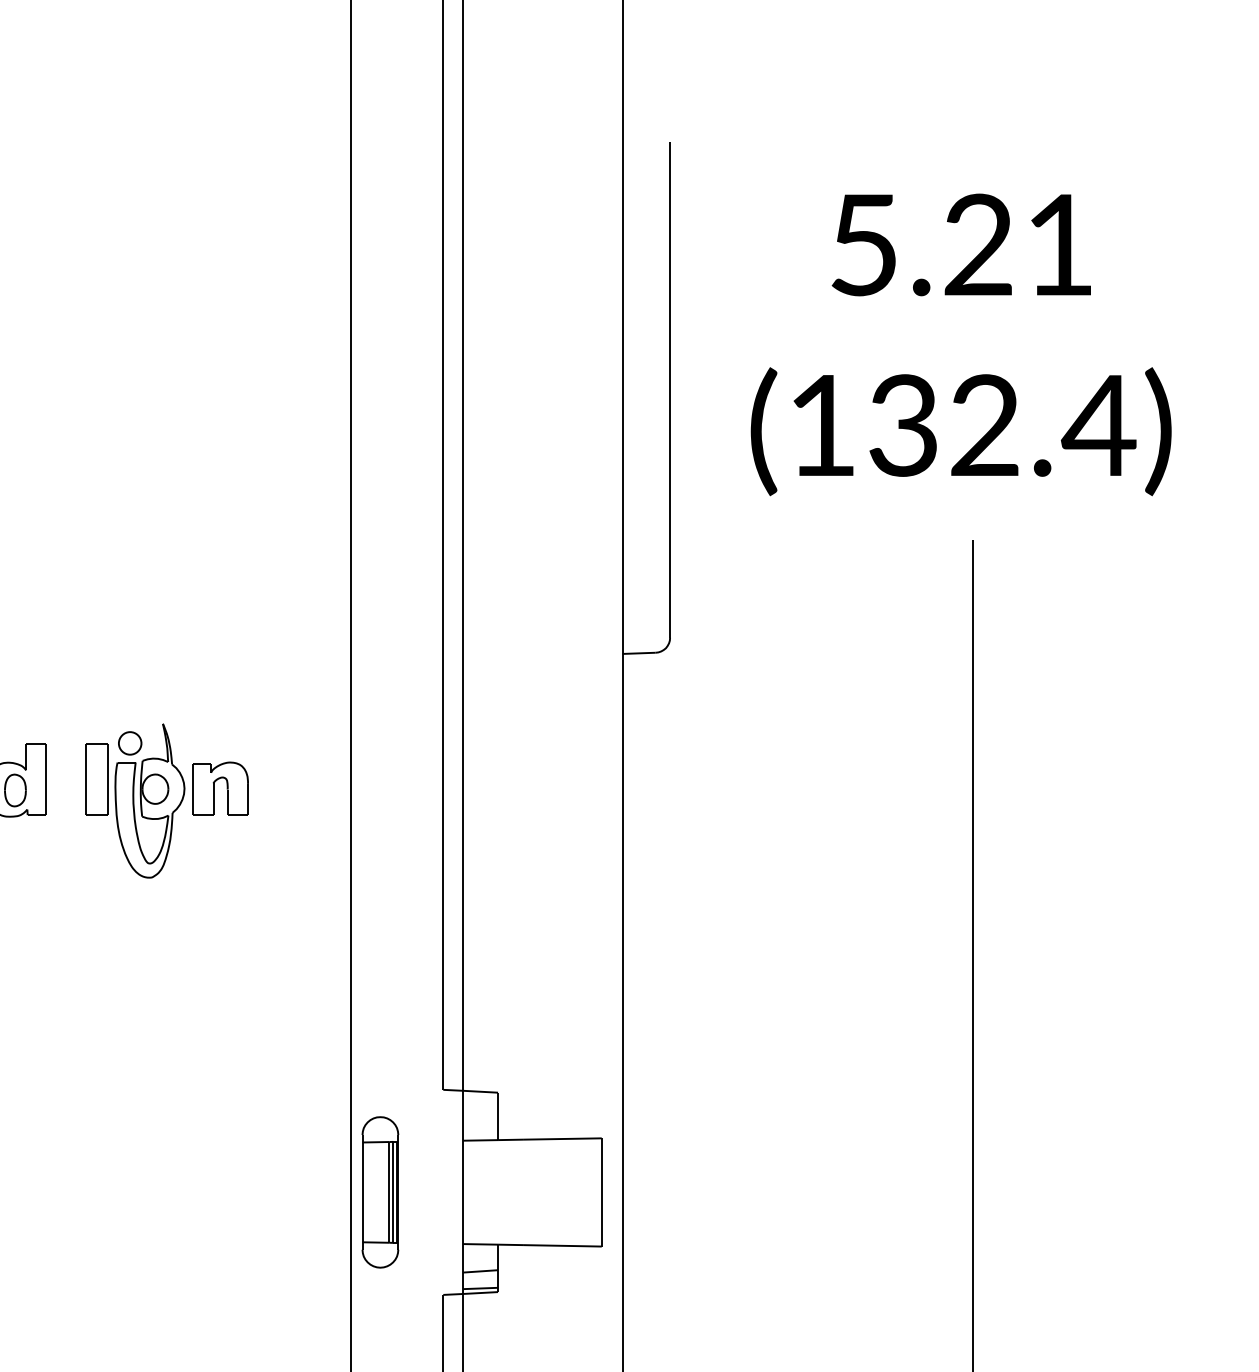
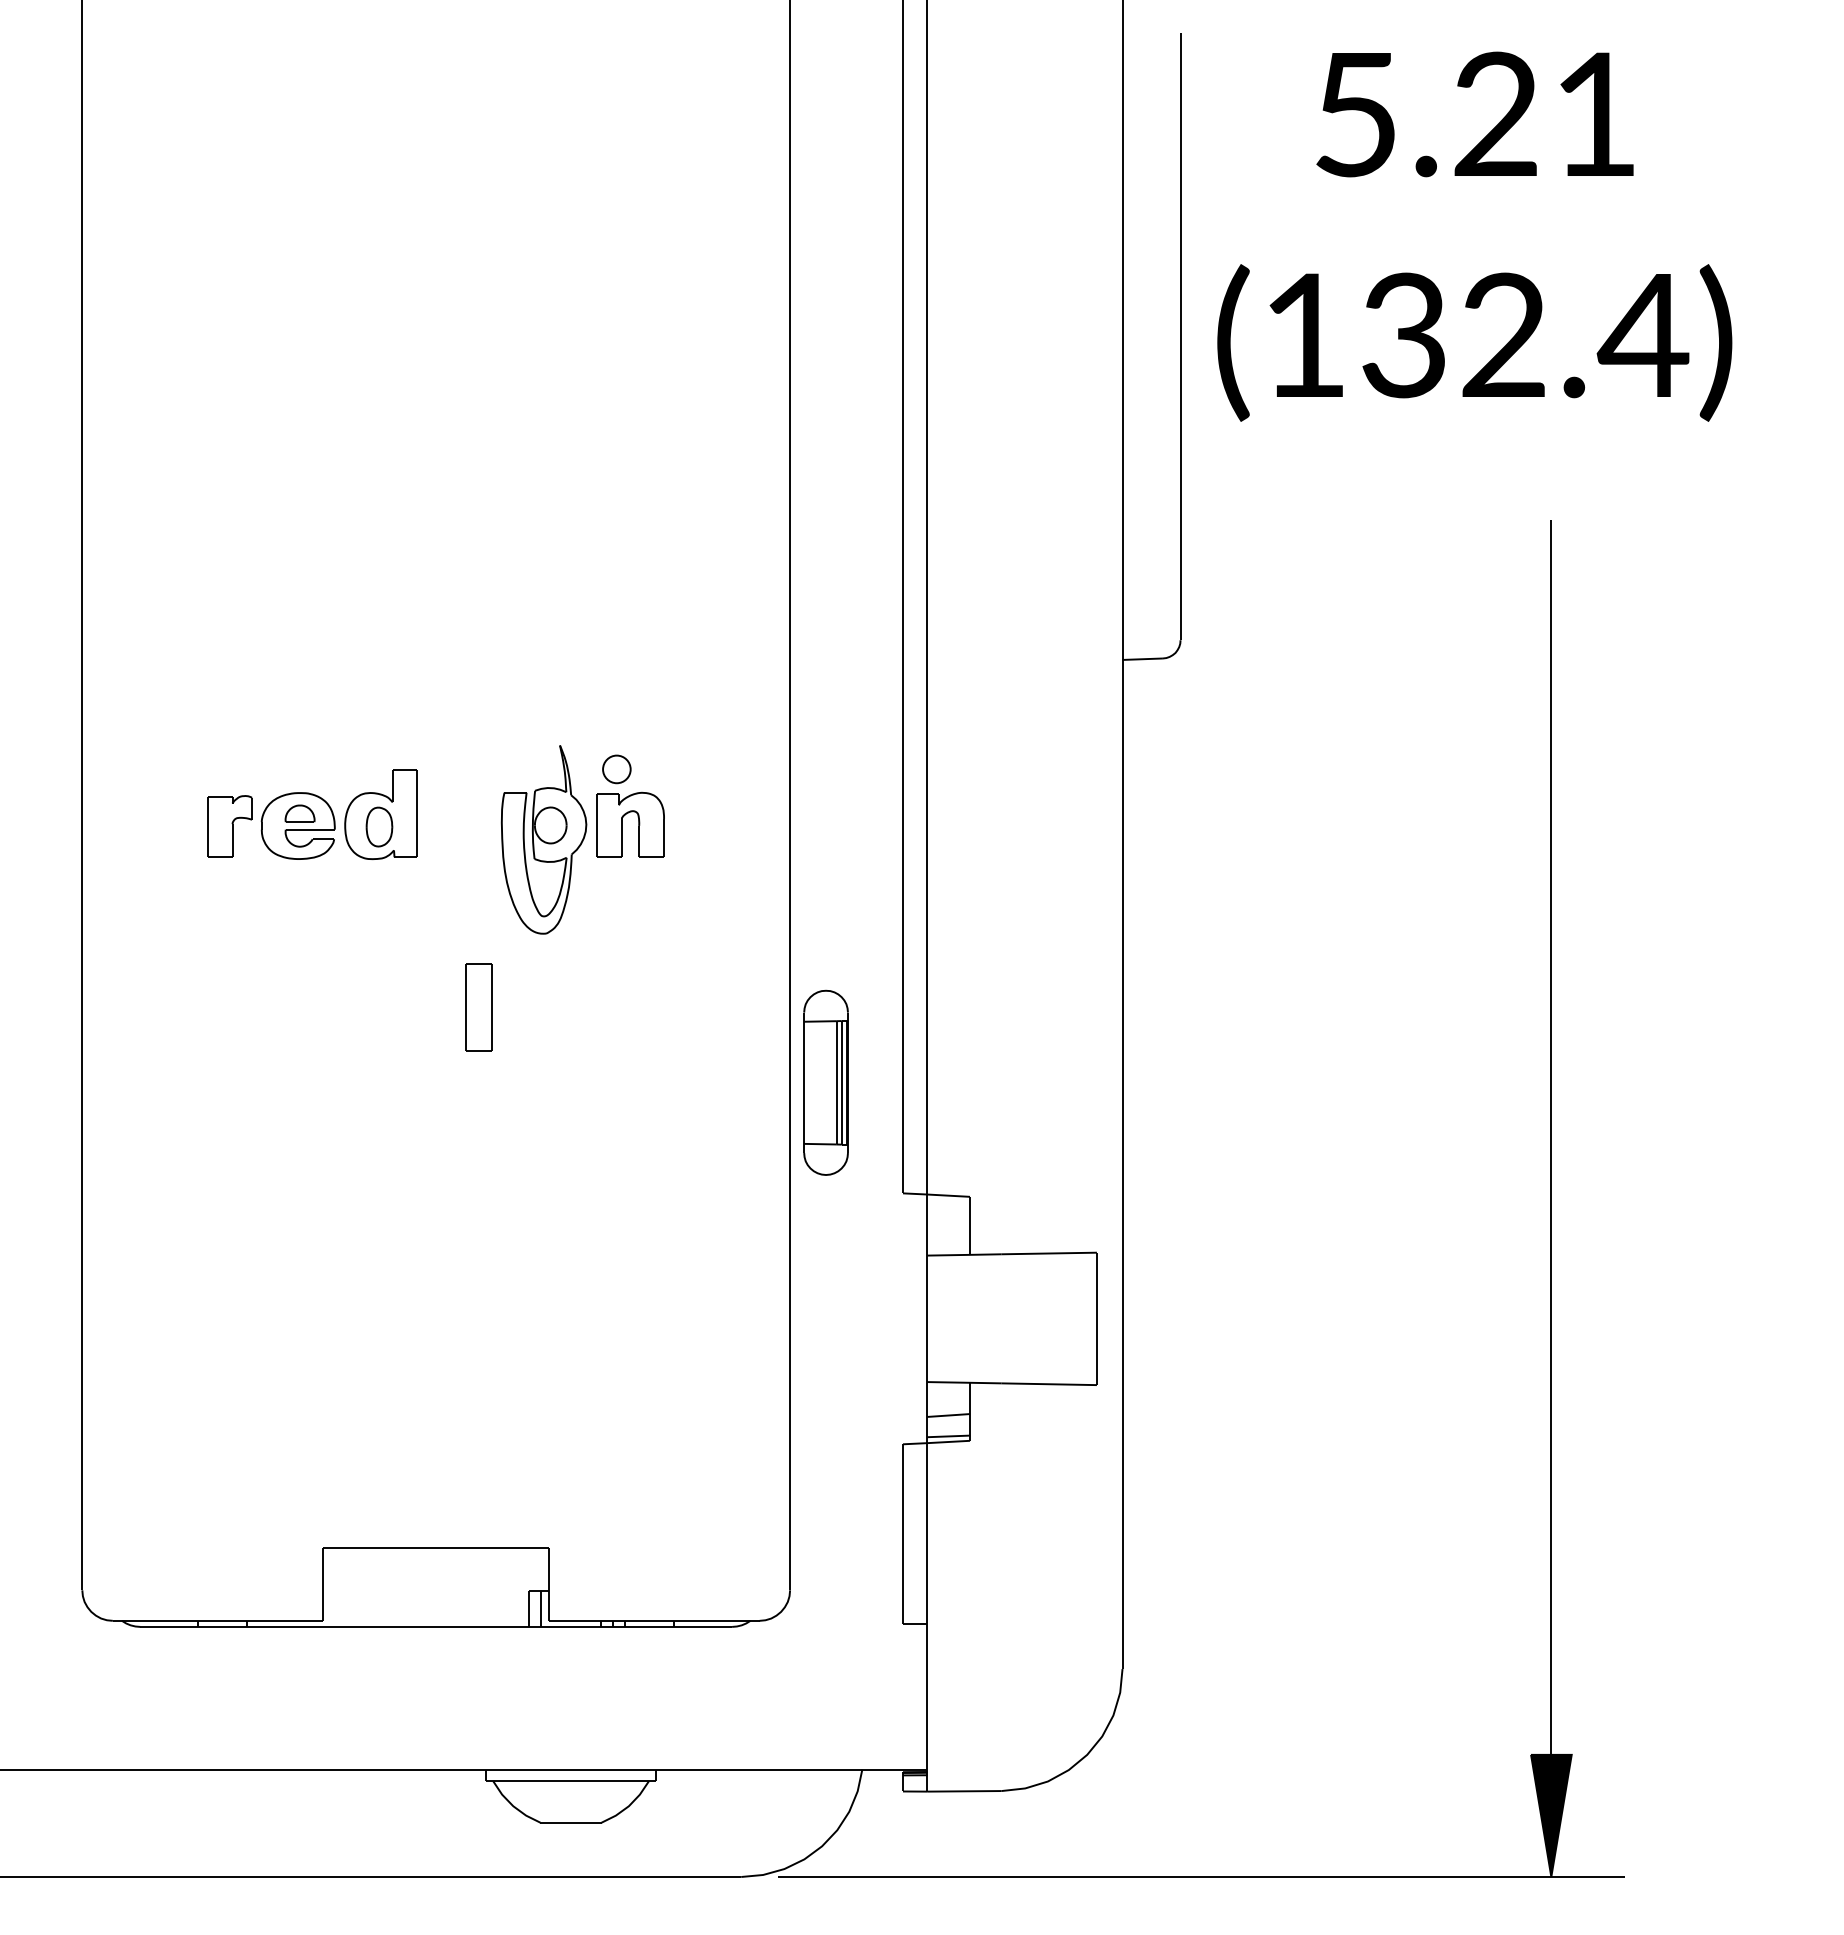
text: (960, 344) -> (1474, 236), moved
part: (129, 743) -> (616, 769), moved
part: (96, 779) -> (478, 1007), moved
part: (379, 1192) -> (825, 1082), moved

